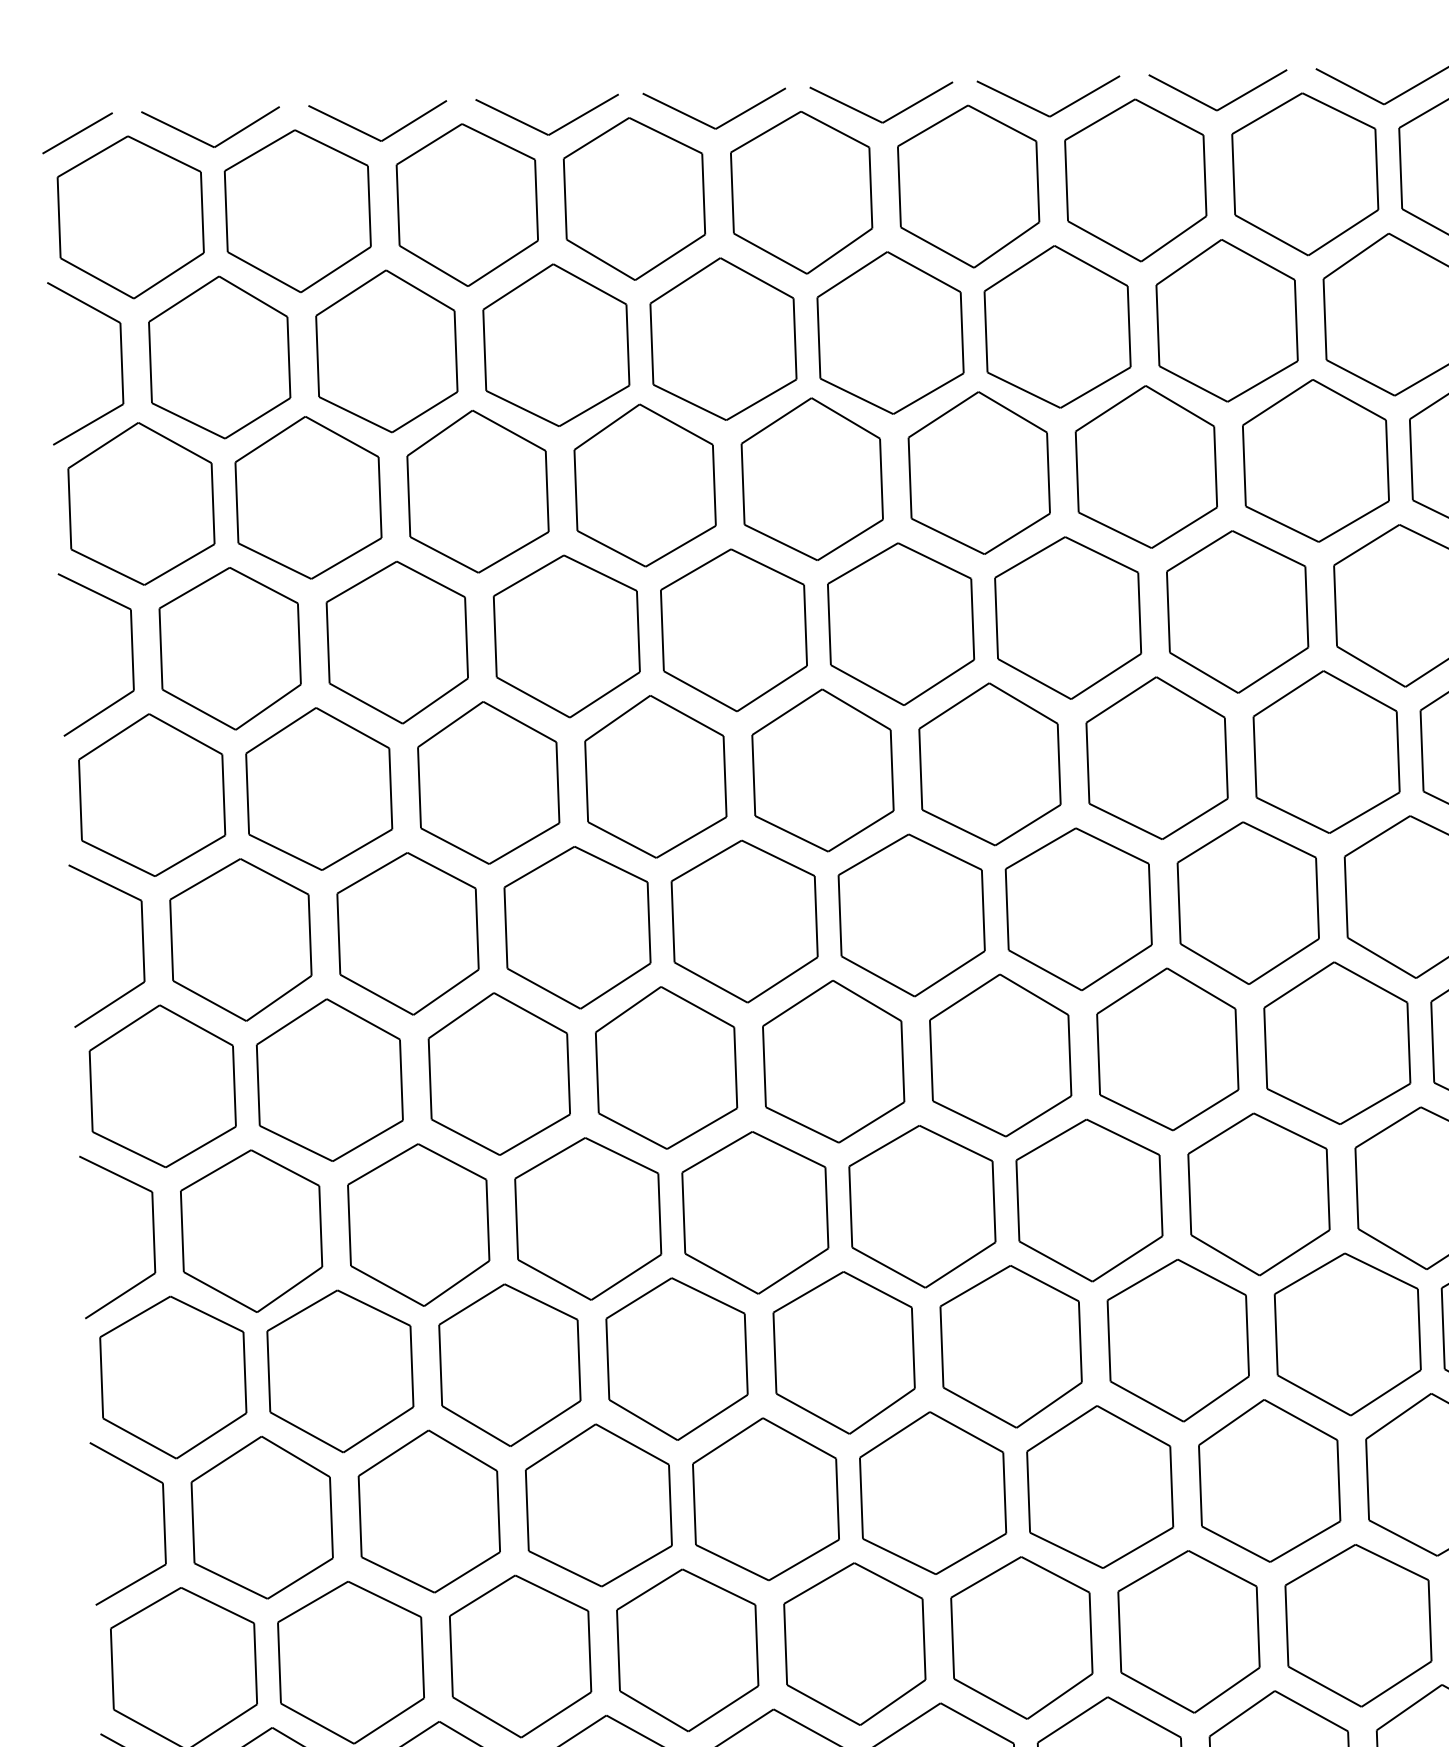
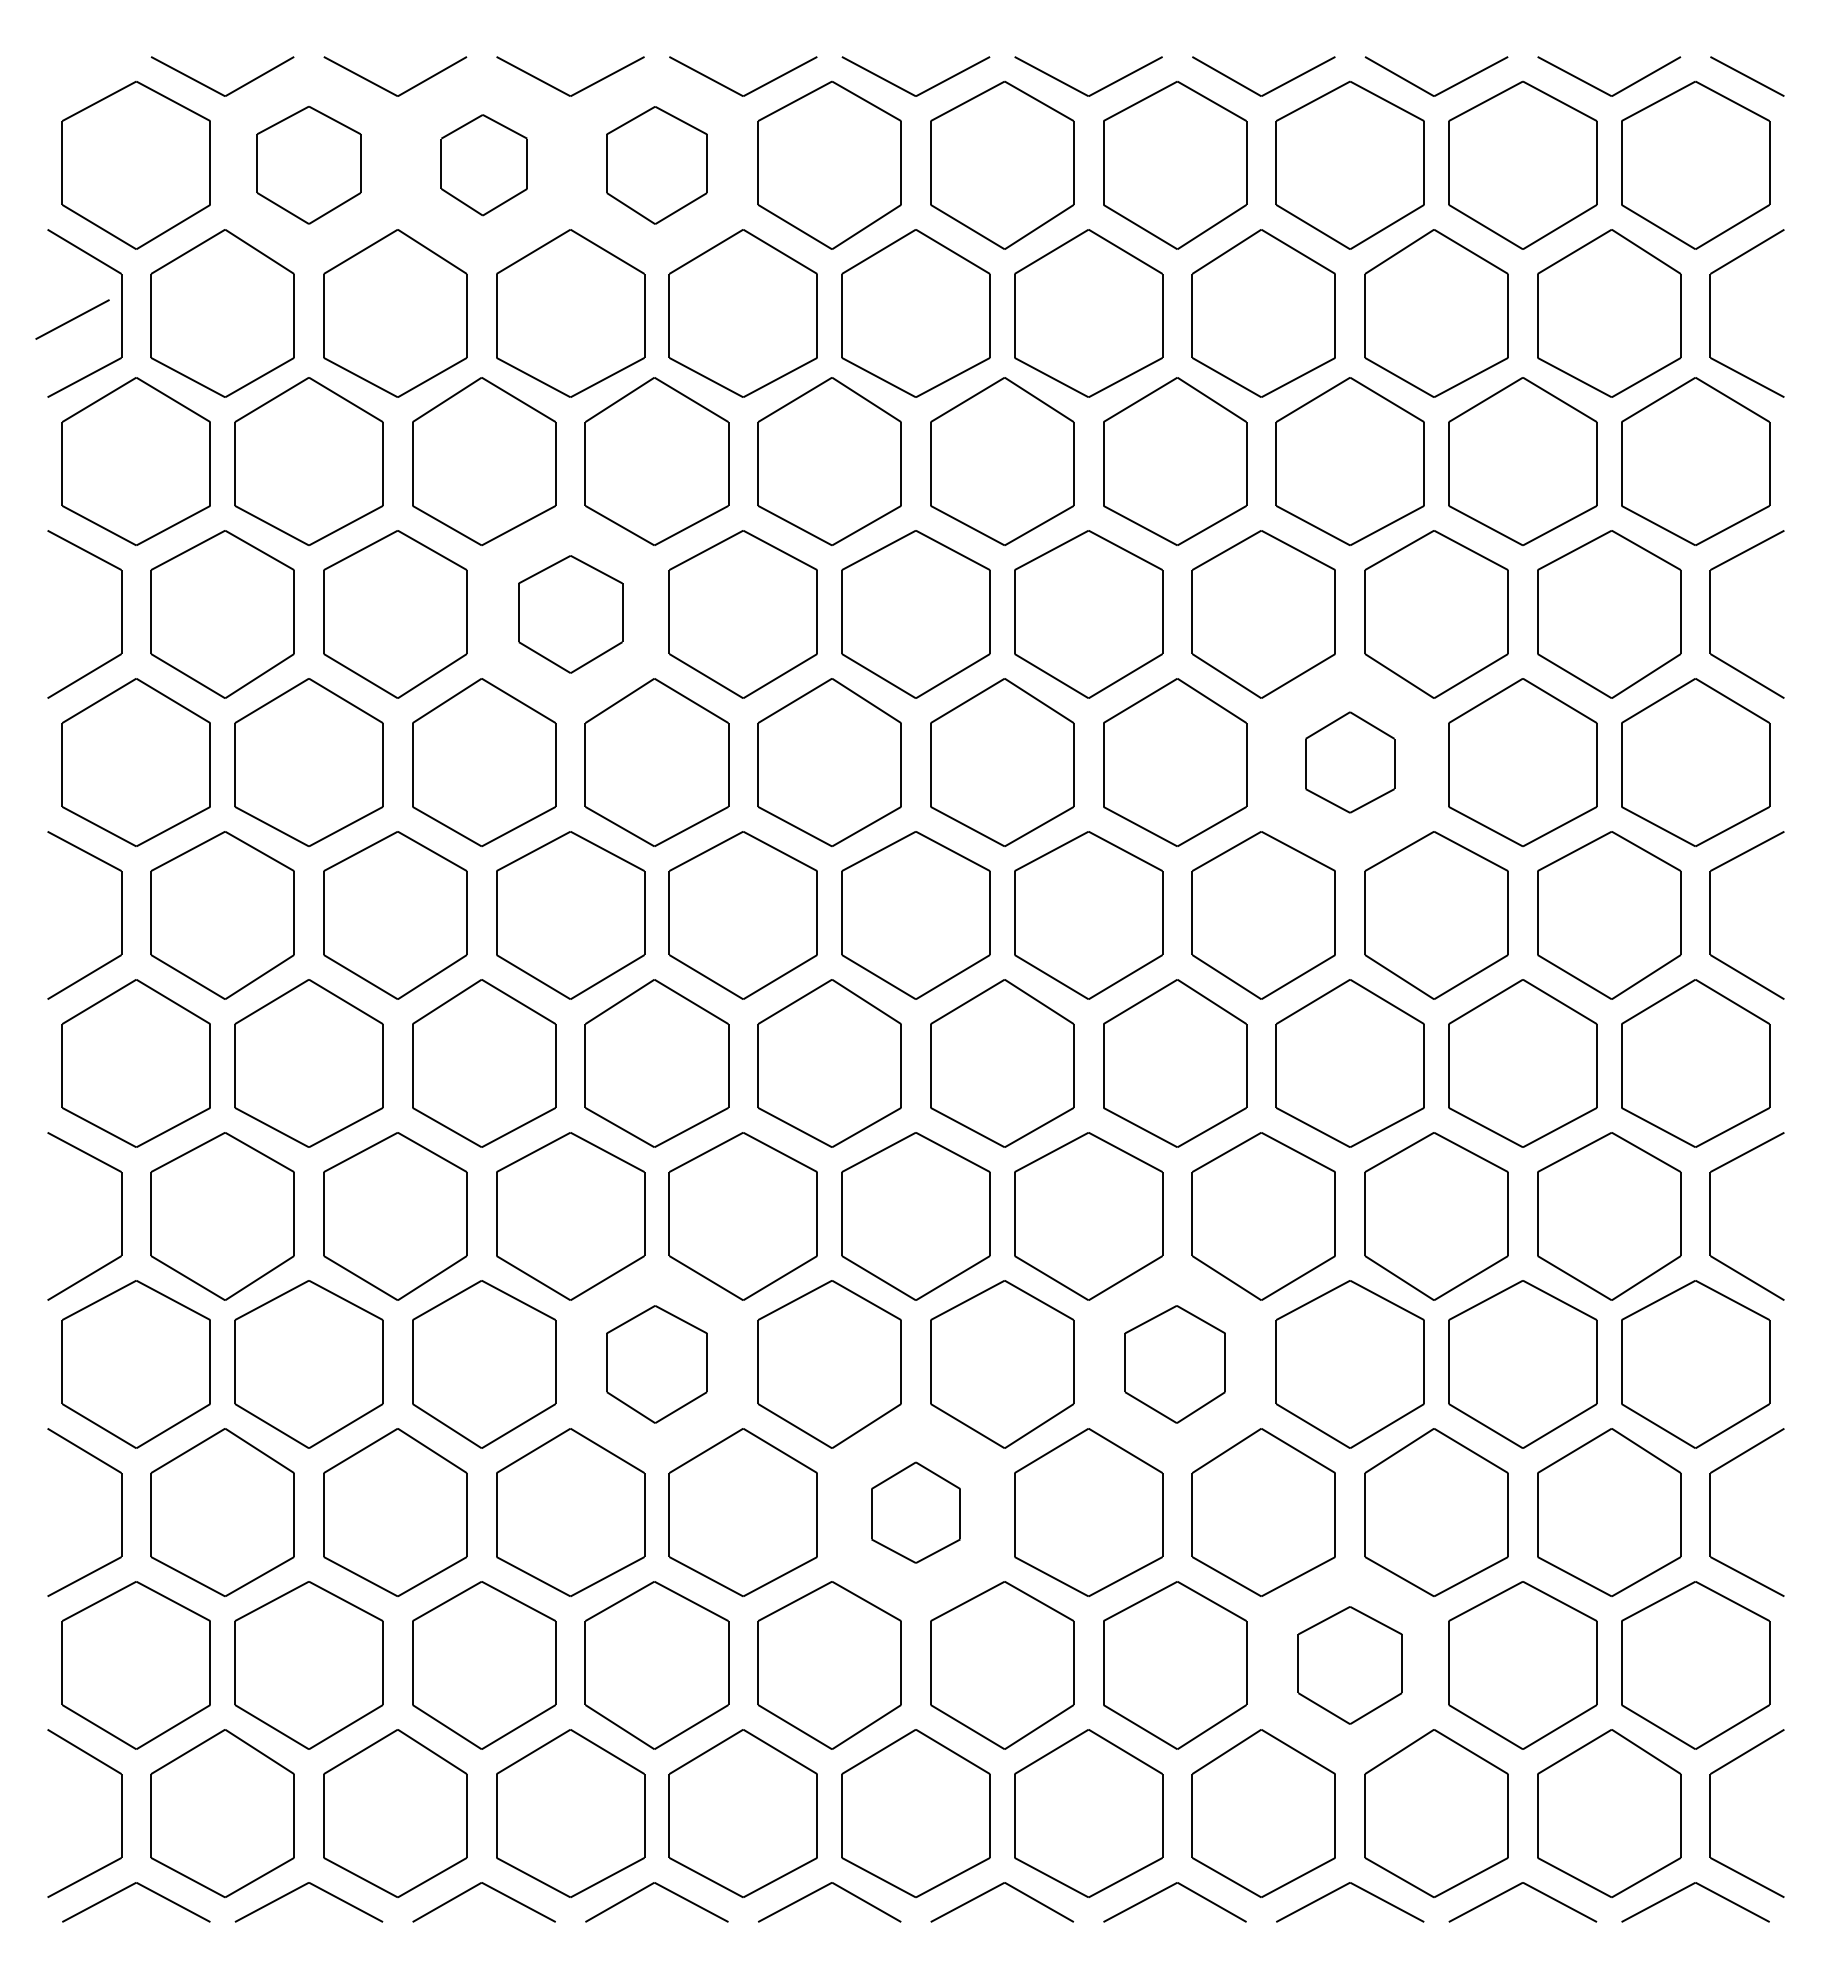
line: (77, 133) -> (72, 319), moved
part: (634, 199) -> (656, 165), size x0.7
part: (467, 204) -> (484, 164), size x0.6
part: (297, 210) -> (308, 164), size x0.7
part: (566, 636) -> (570, 614), size x0.7
part: (1325, 752) -> (1349, 762), size x0.6
part: (1178, 1340) -> (1175, 1364), size x0.7
part: (676, 1359) -> (656, 1364), size x0.7
part: (932, 1493) -> (915, 1512), size x0.6
part: (1357, 1625) -> (1349, 1665), size x0.7

